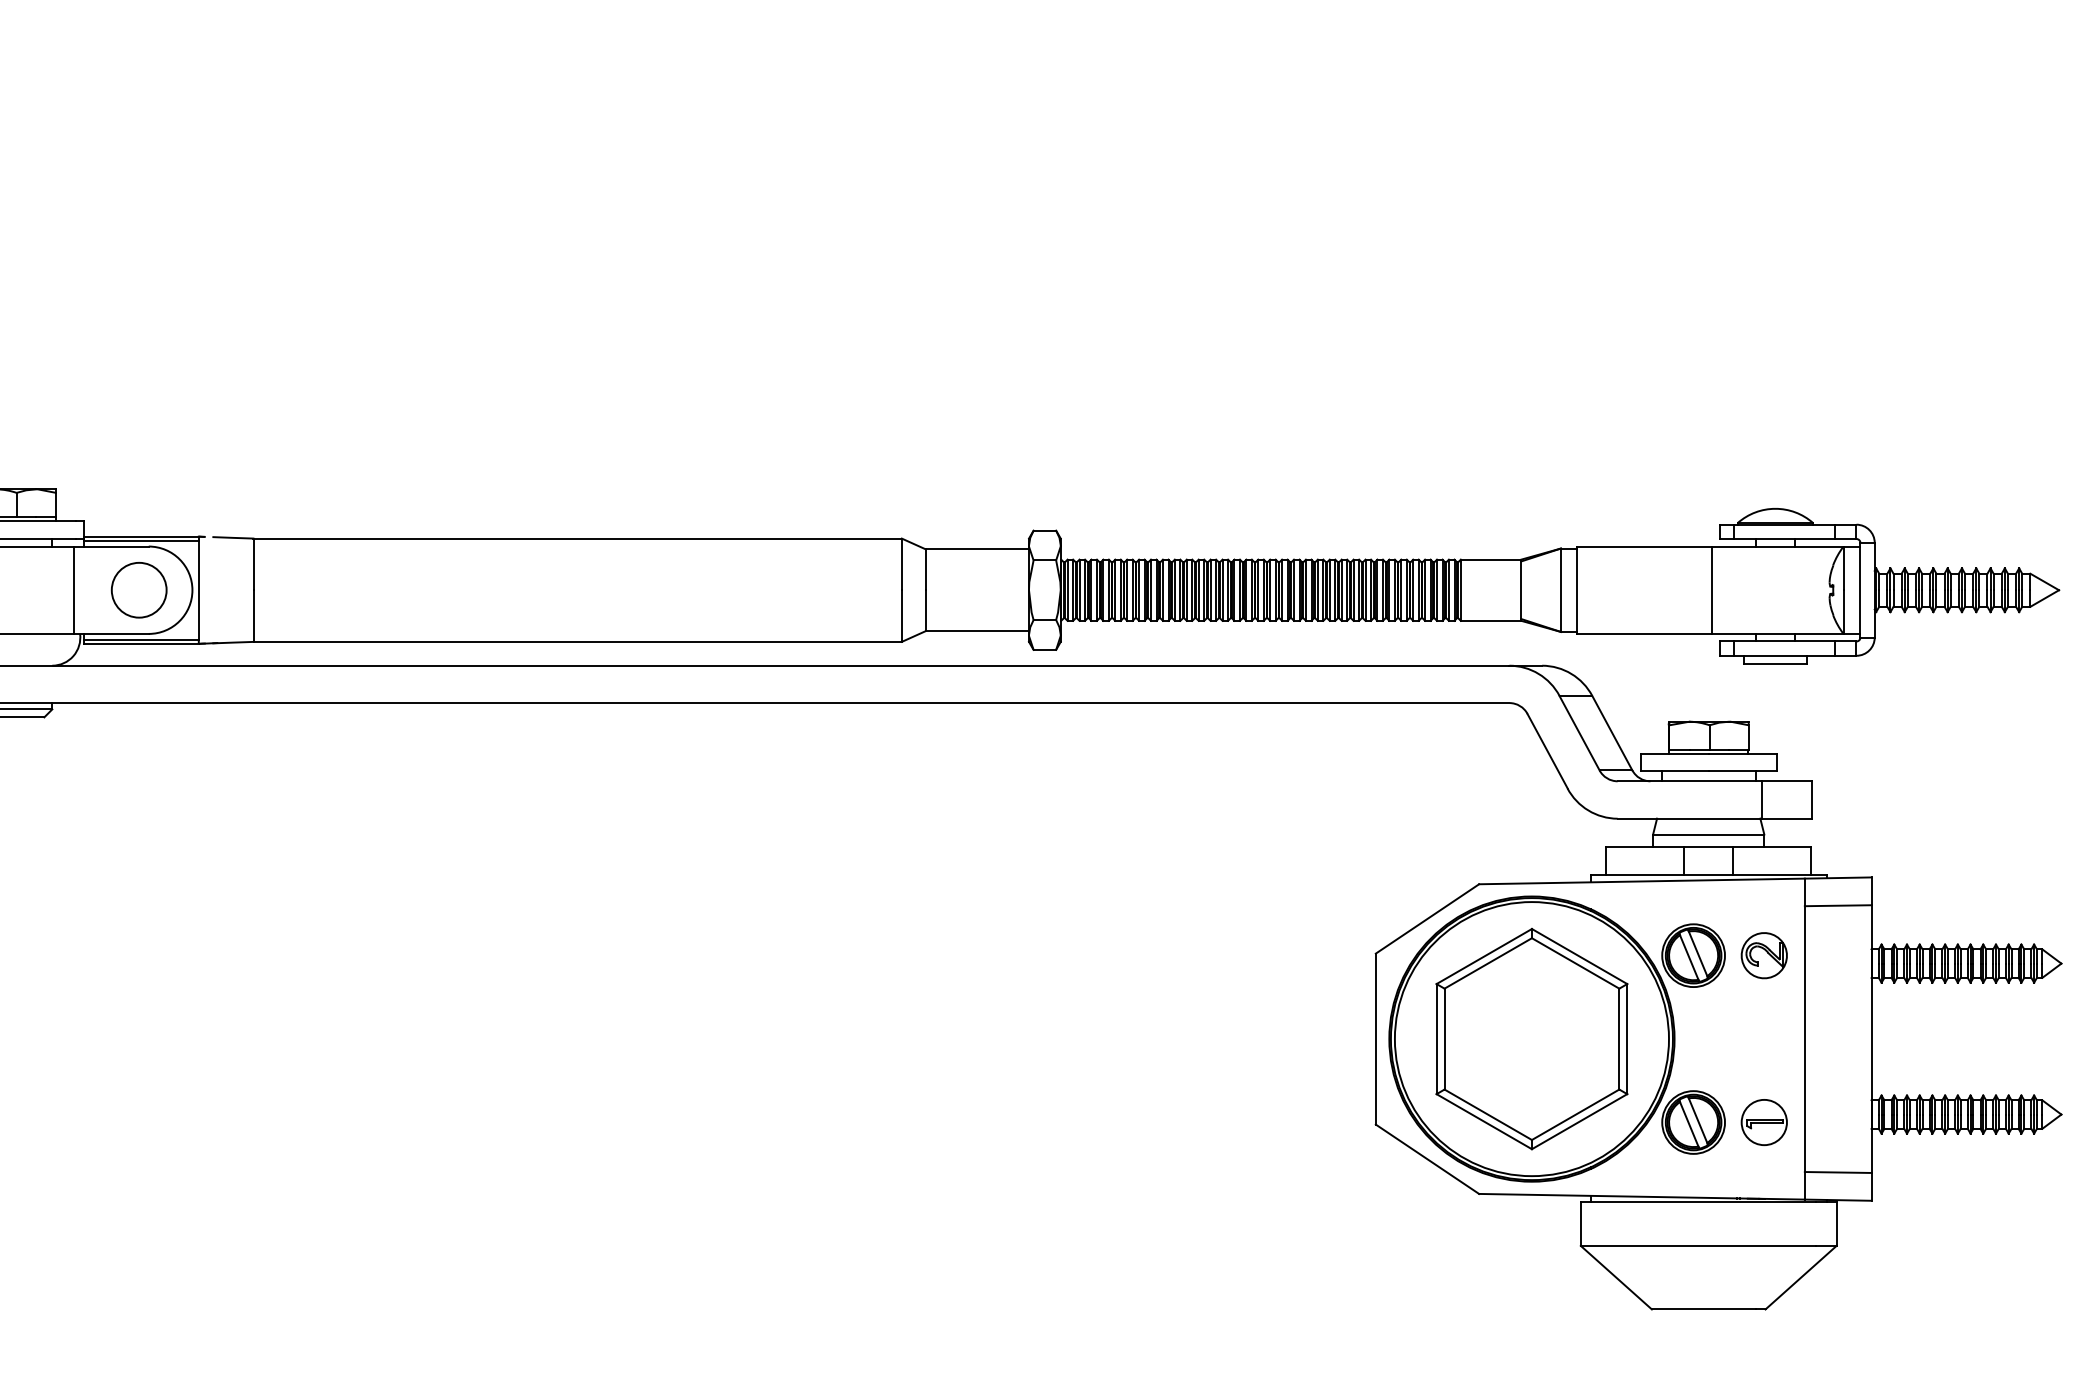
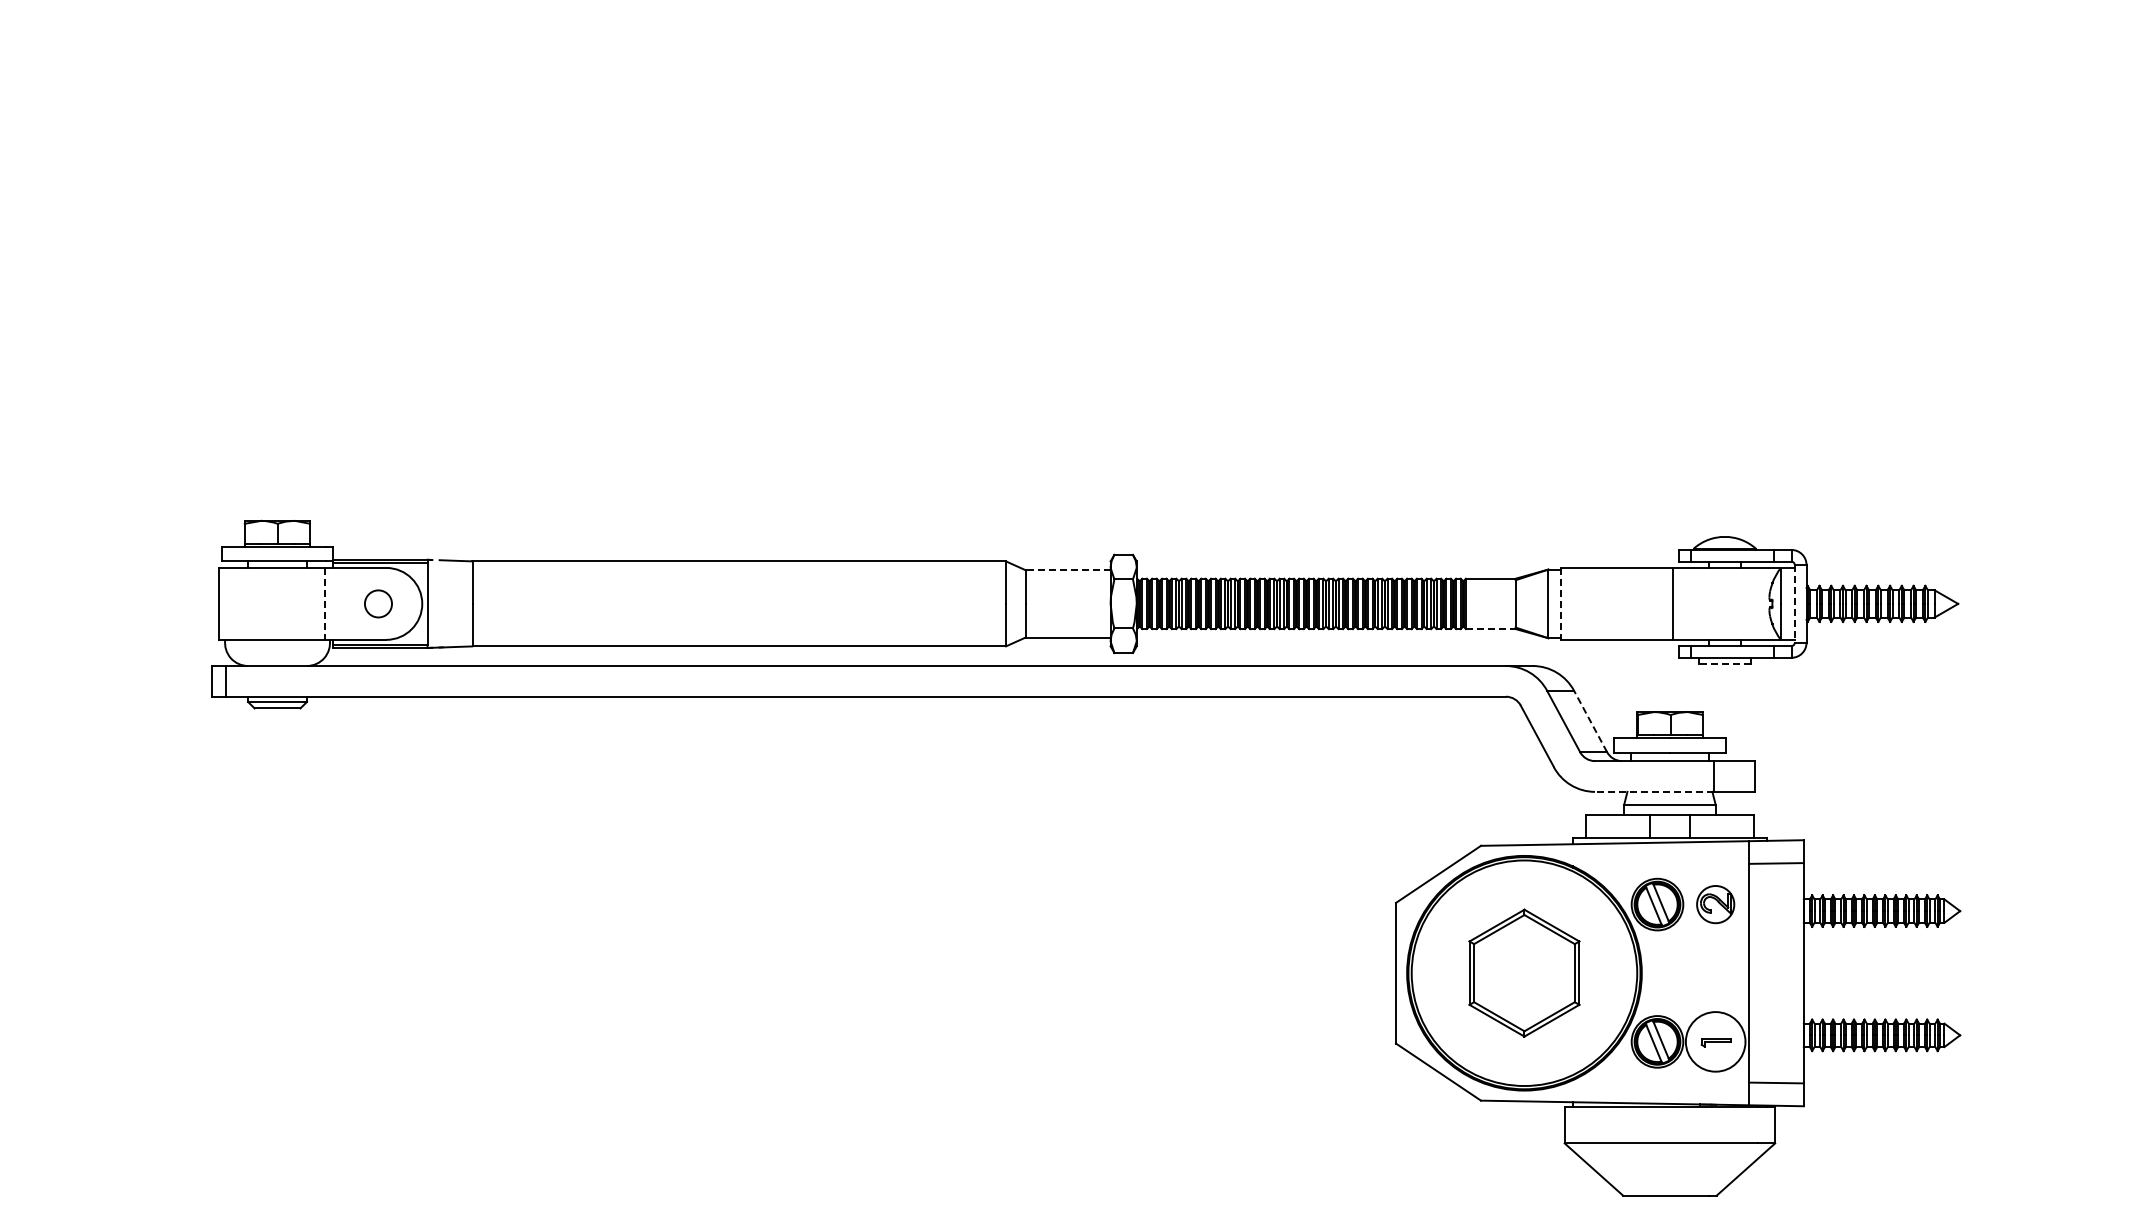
line: (976, 549) -> (1067, 570), solid -> dashed
line: (73, 589) -> (324, 603), solid -> dashed
circle: (139, 589) -> (378, 603), size x0.6
line: (1576, 589) -> (1561, 603), solid -> dashed
line: (1860, 589) -> (1794, 603), solid -> dashed
line: (1490, 621) -> (1490, 629), solid -> dashed
line: (1775, 663) -> (1724, 664), solid -> dashed
line: (1612, 733) -> (1590, 721), solid -> dashed
line: (1688, 818) -> (1653, 791), solid -> dashed
part: (1531, 1038) -> (1524, 972), size x0.7
circle: (1764, 1122) -> (1715, 1041), size x1.6

